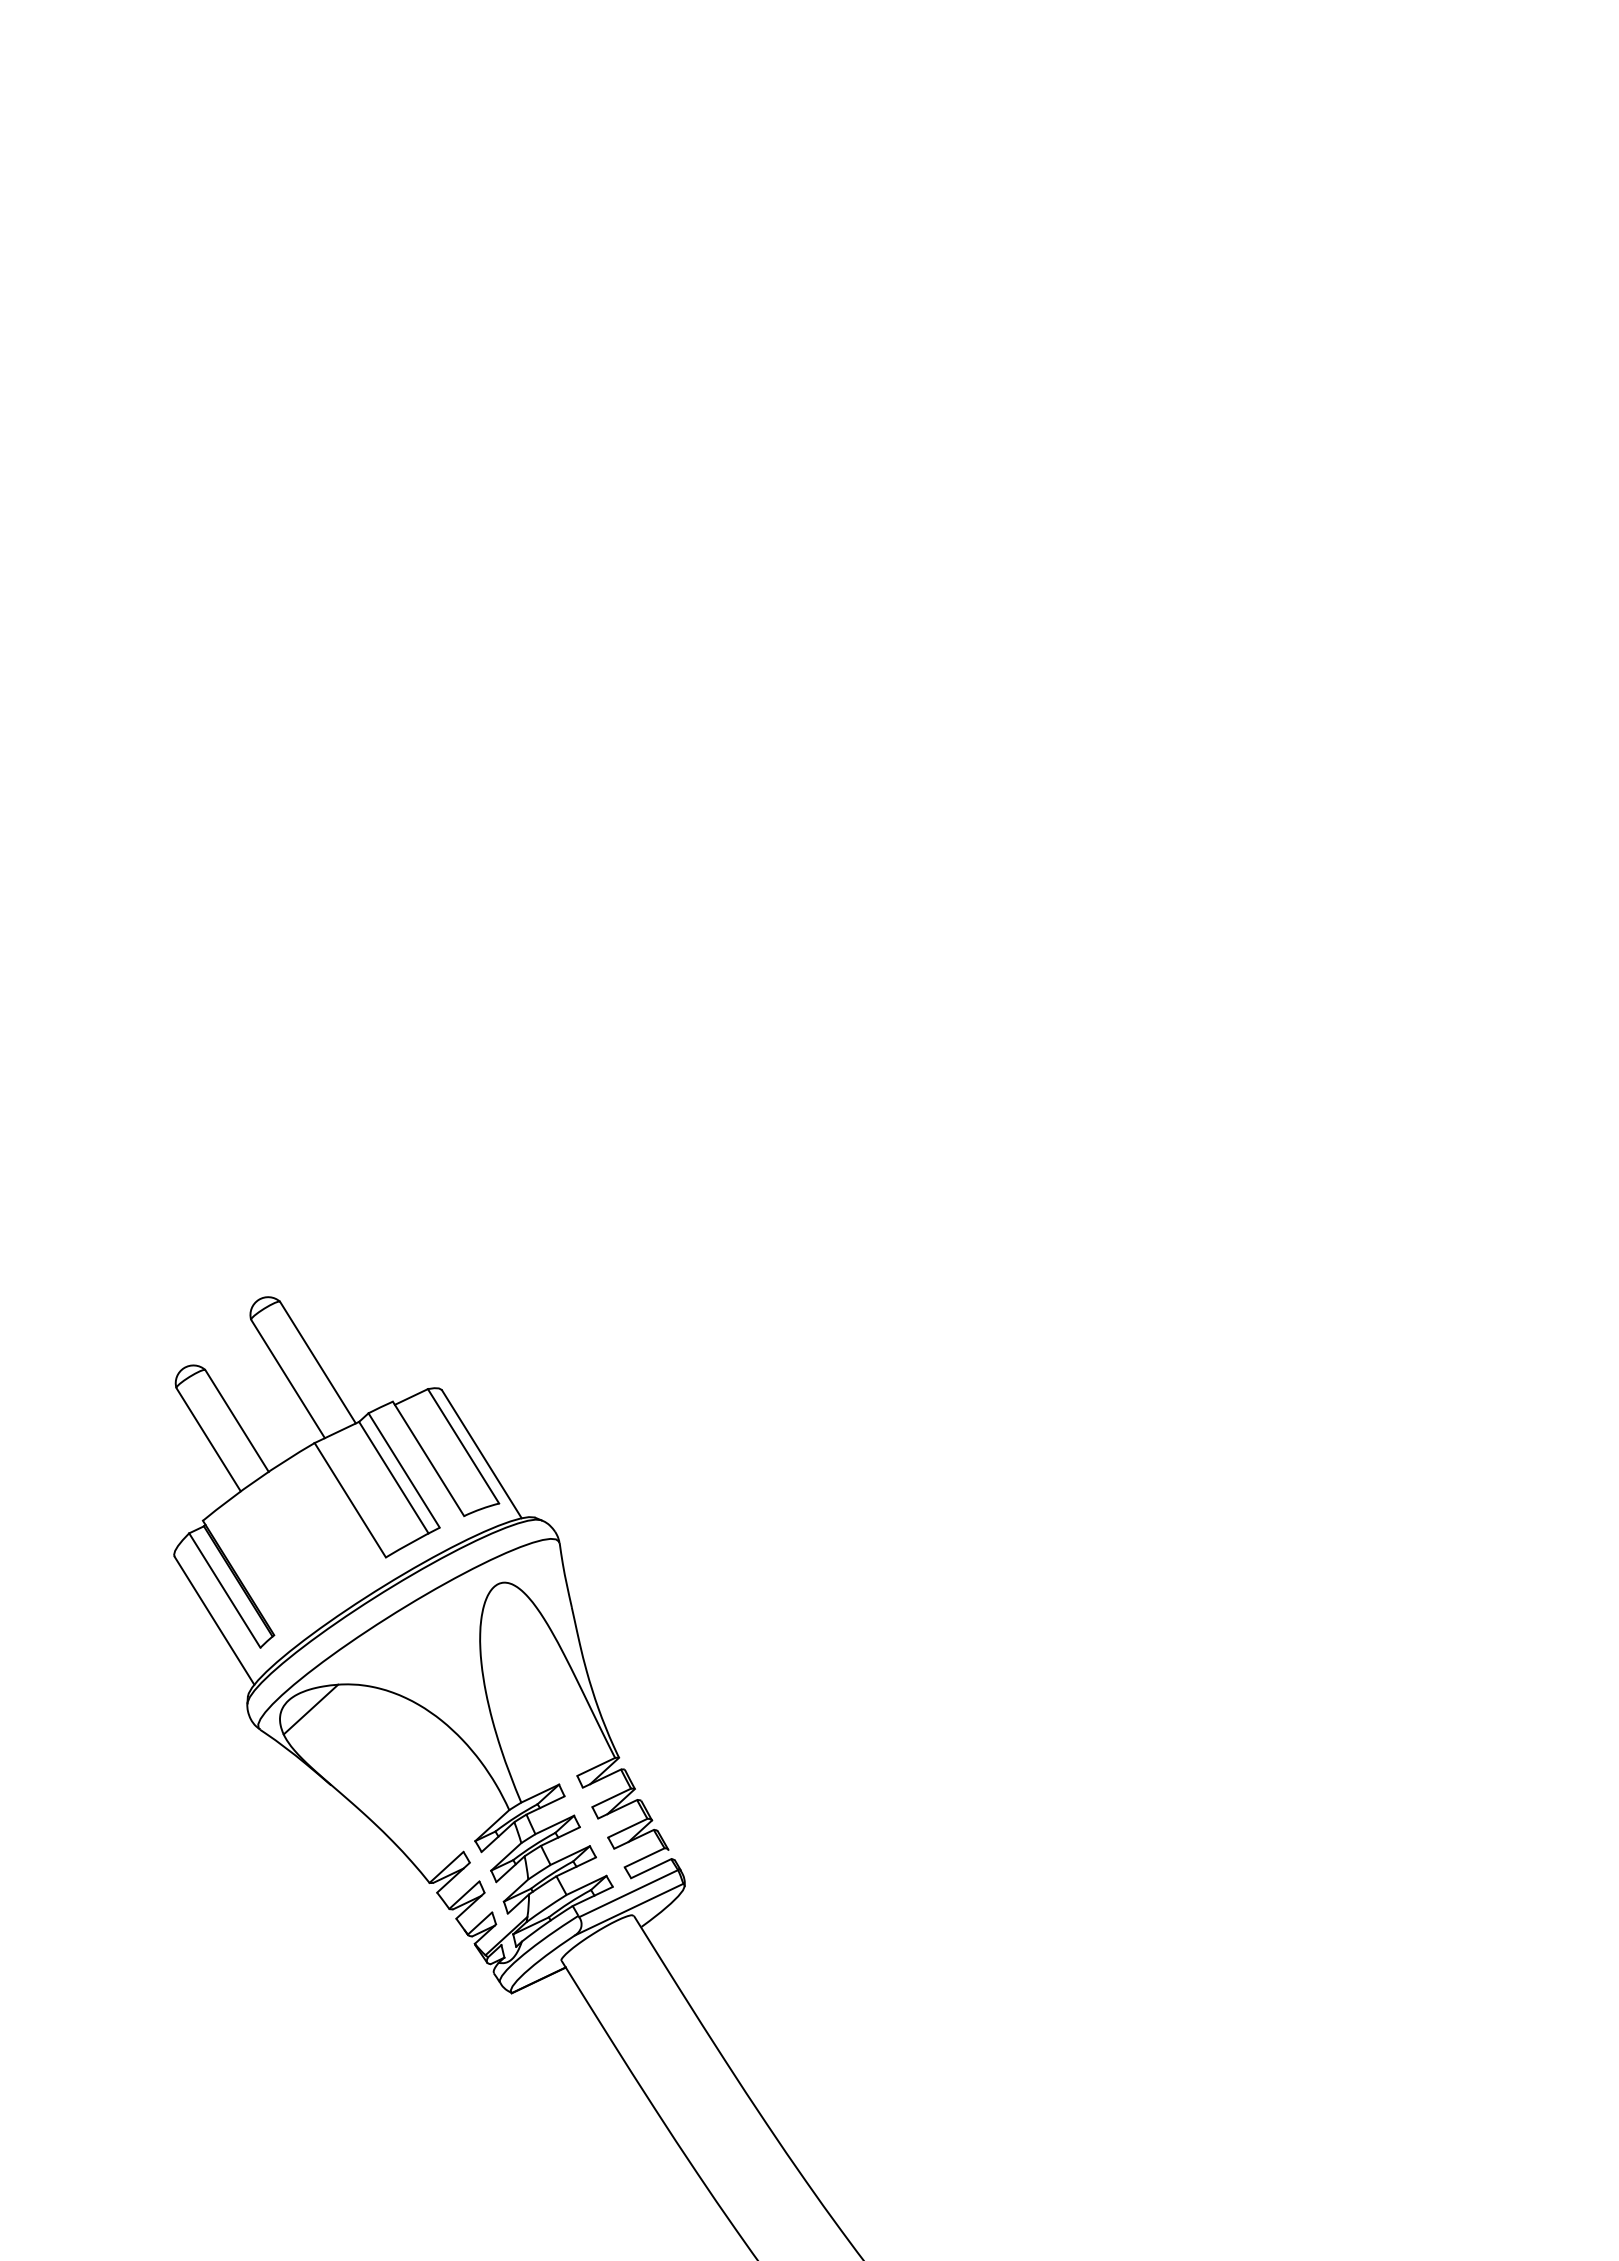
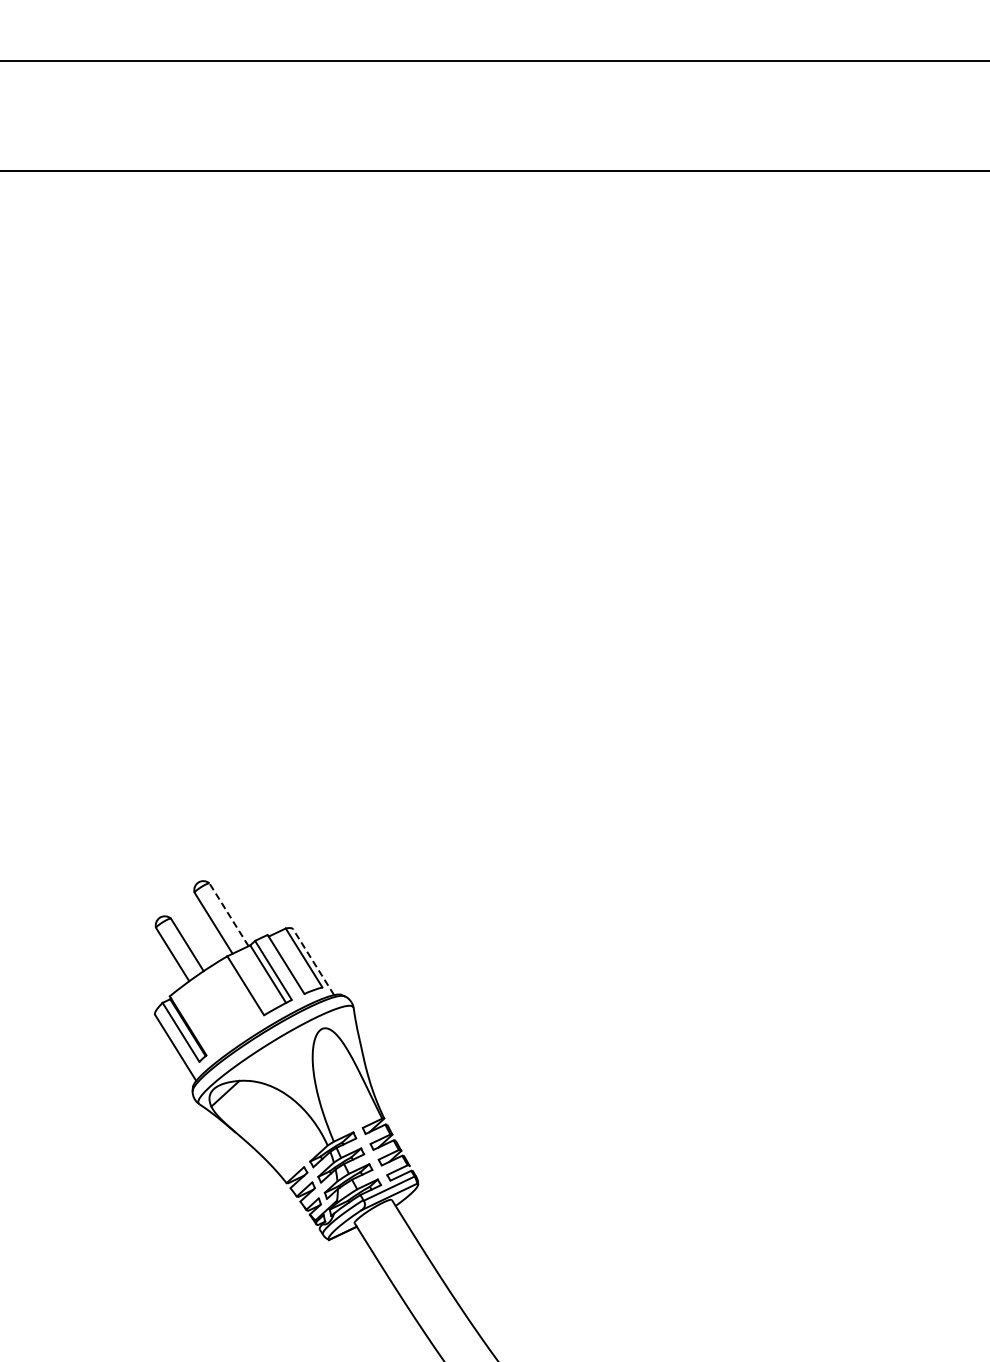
line: (318, 1361) -> (229, 914), solid -> dashed
line: (481, 1455) -> (313, 962), solid -> dashed

